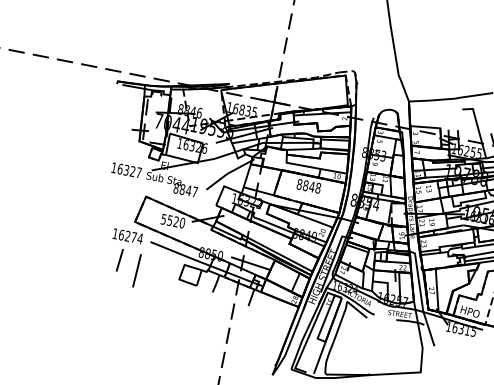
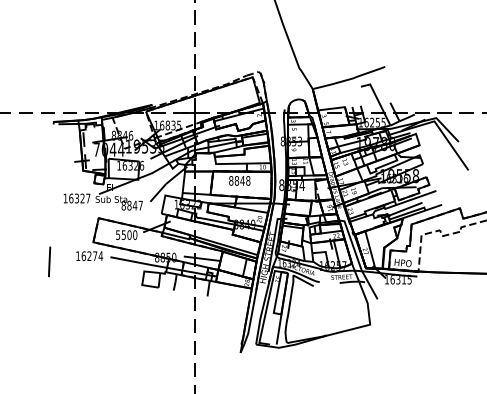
text: (176, 221) -> (129, 234), 5520 -> 5500
line: (119, 260) -> (86, 278), removed
line: (137, 270) -> (49, 261), moved

